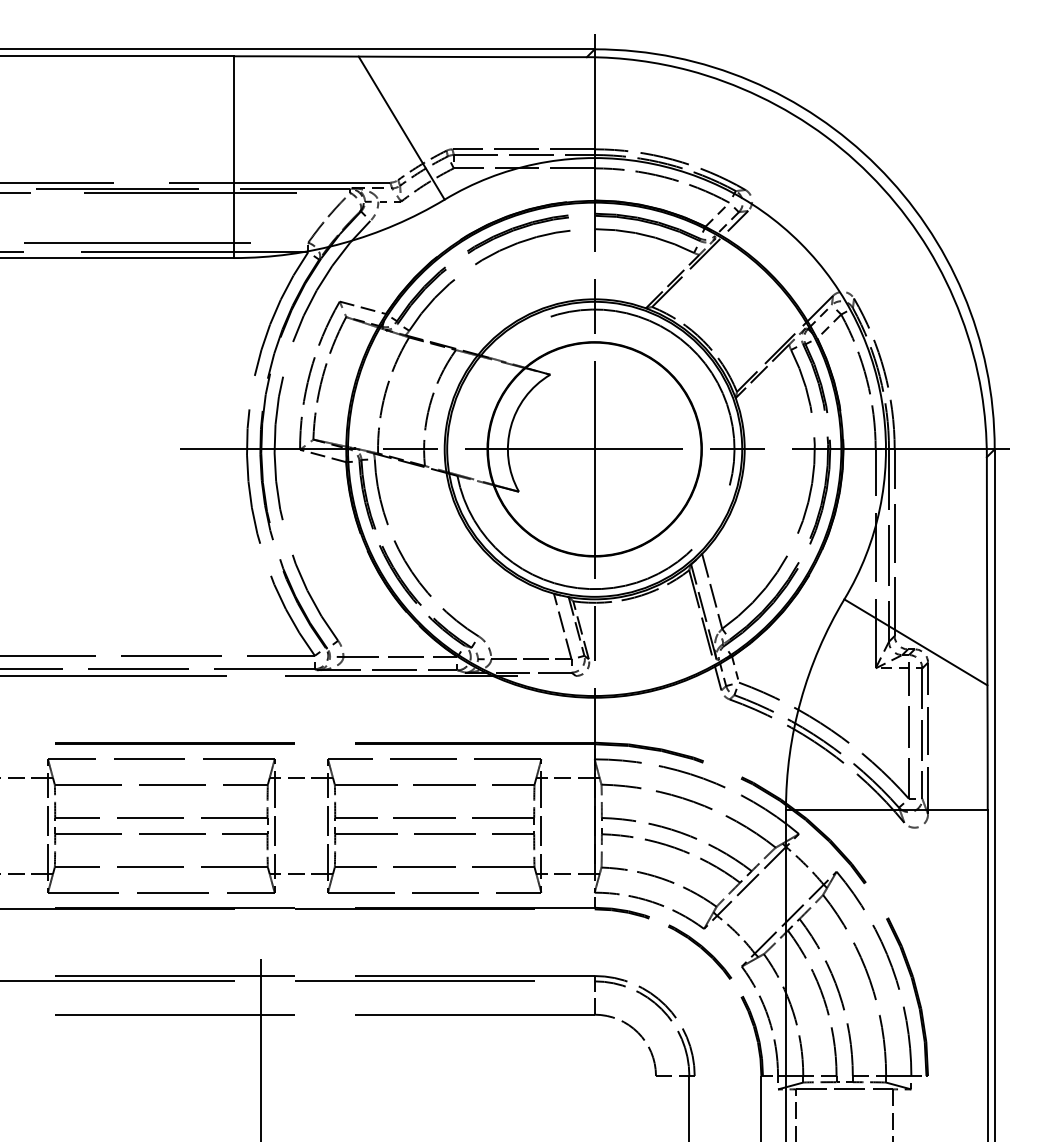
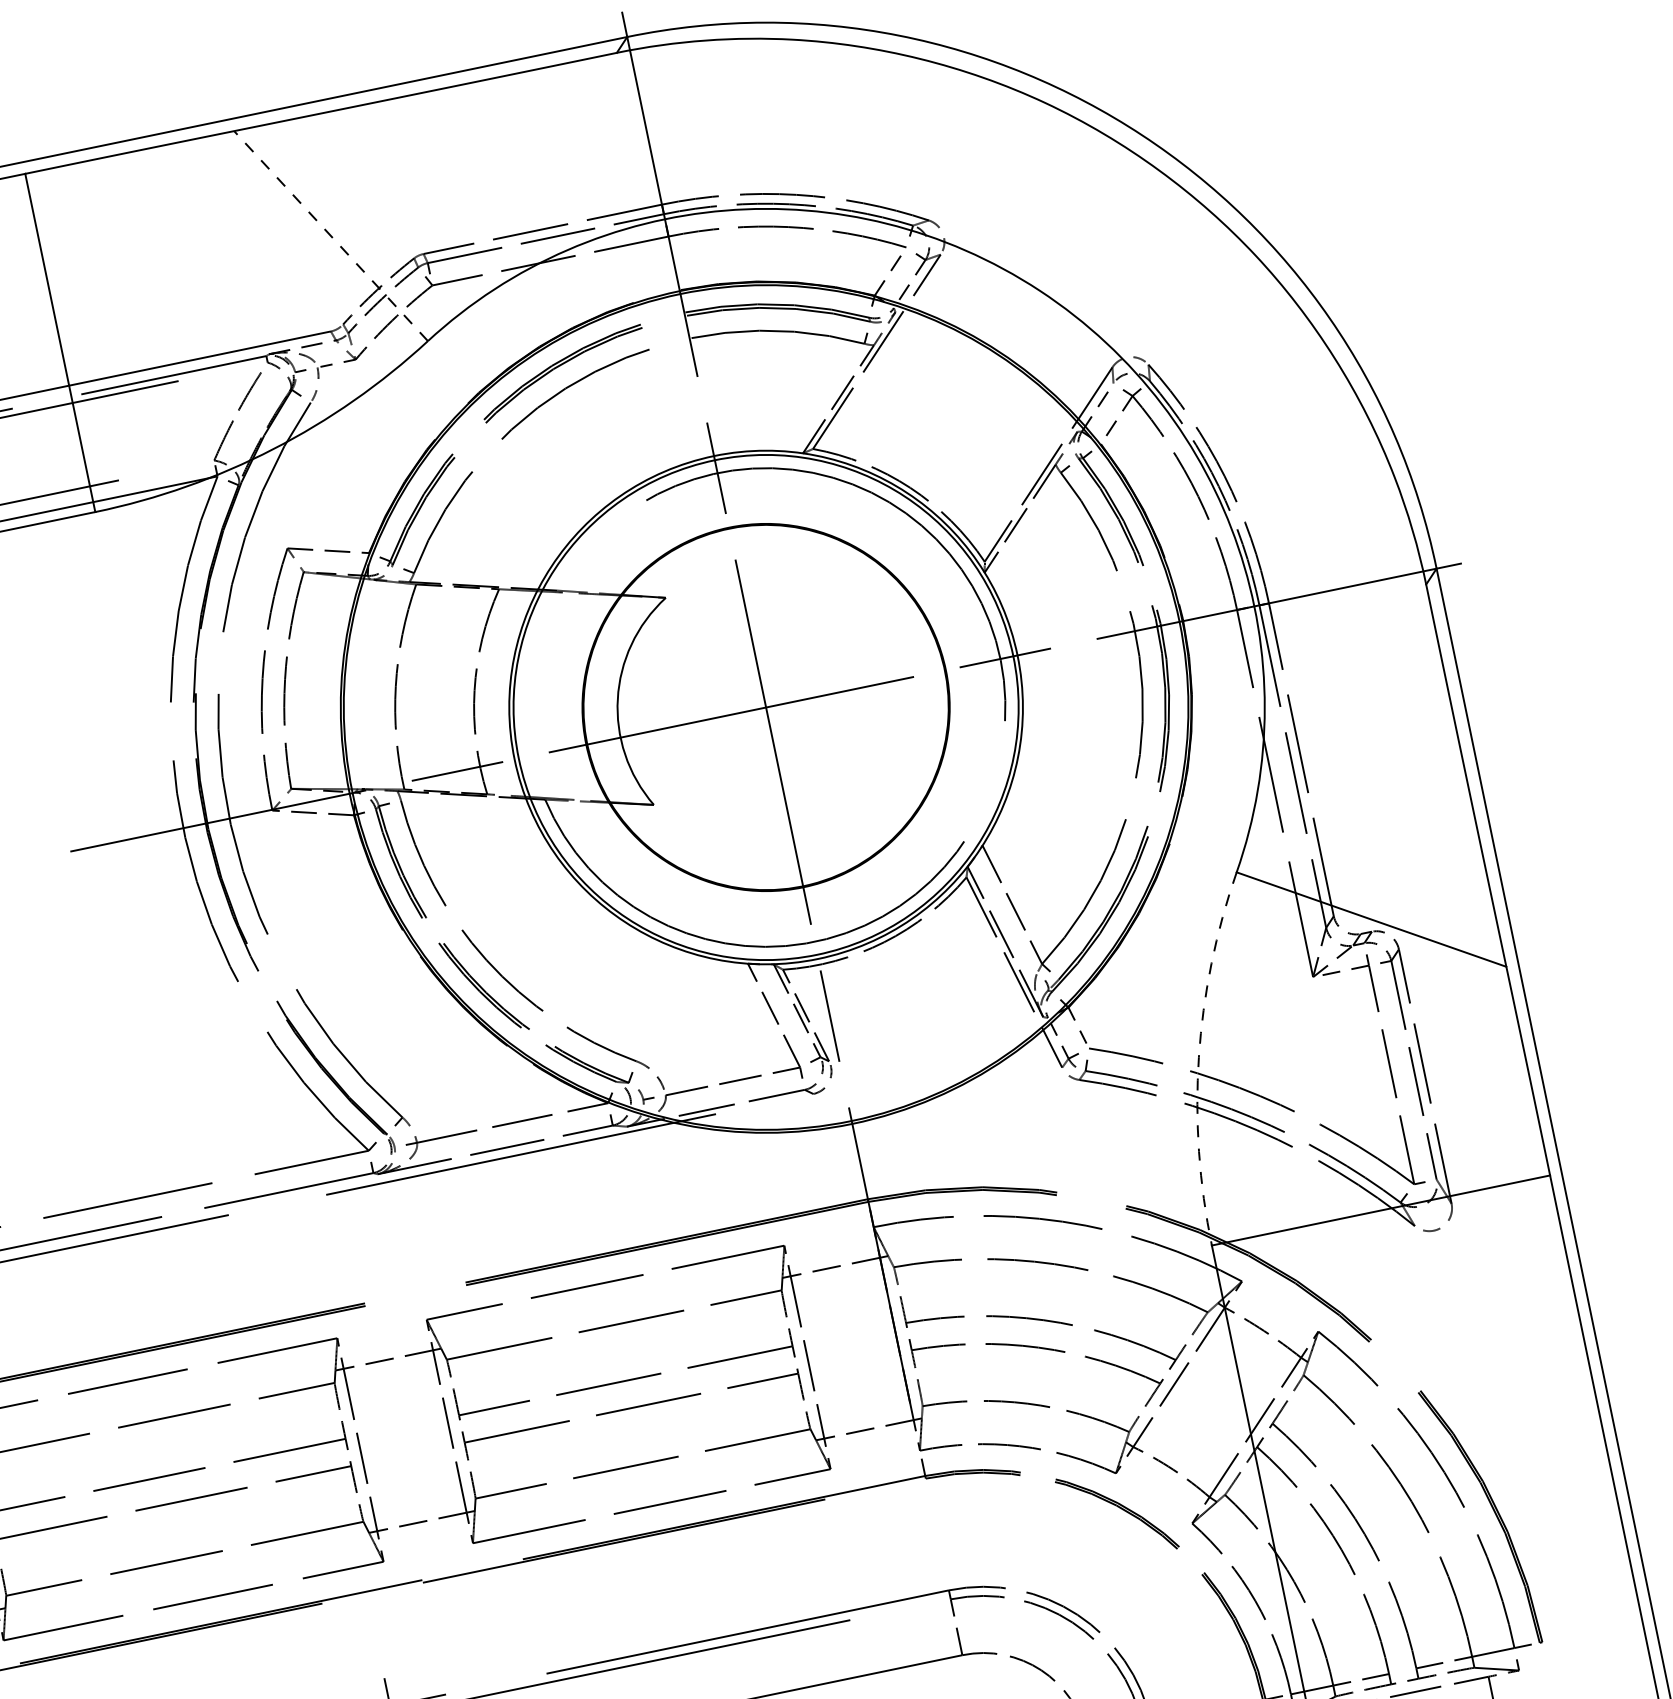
line: (401, 127) -> (330, 235), solid -> dashed
arc: (800, 700) -> (1198, 1057), solid -> dashed

